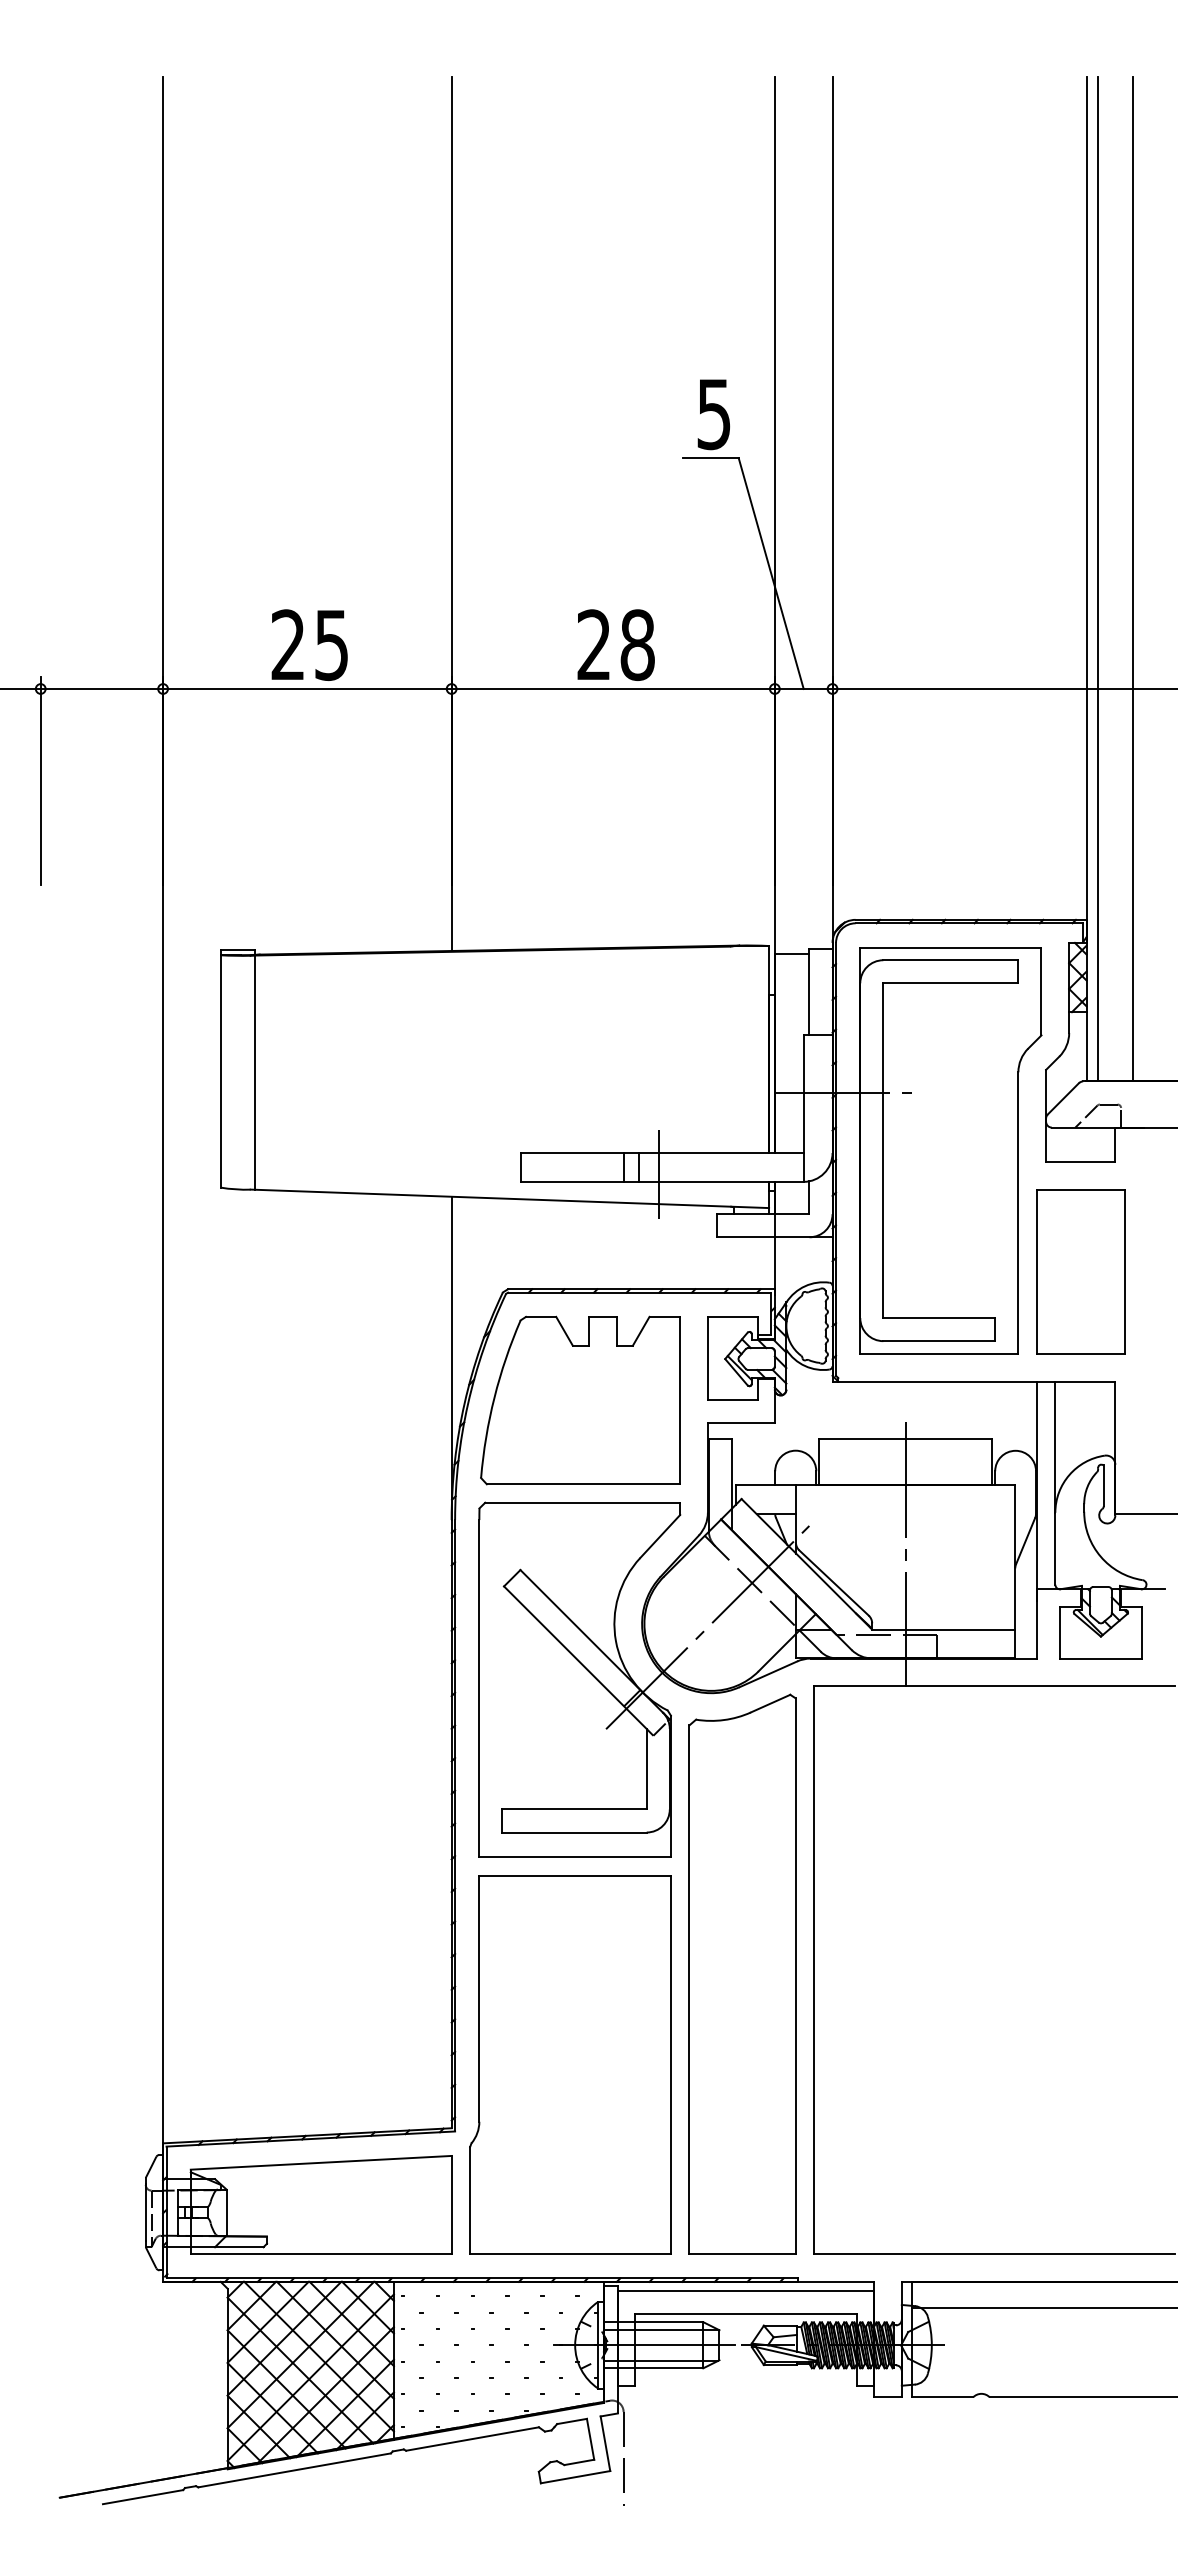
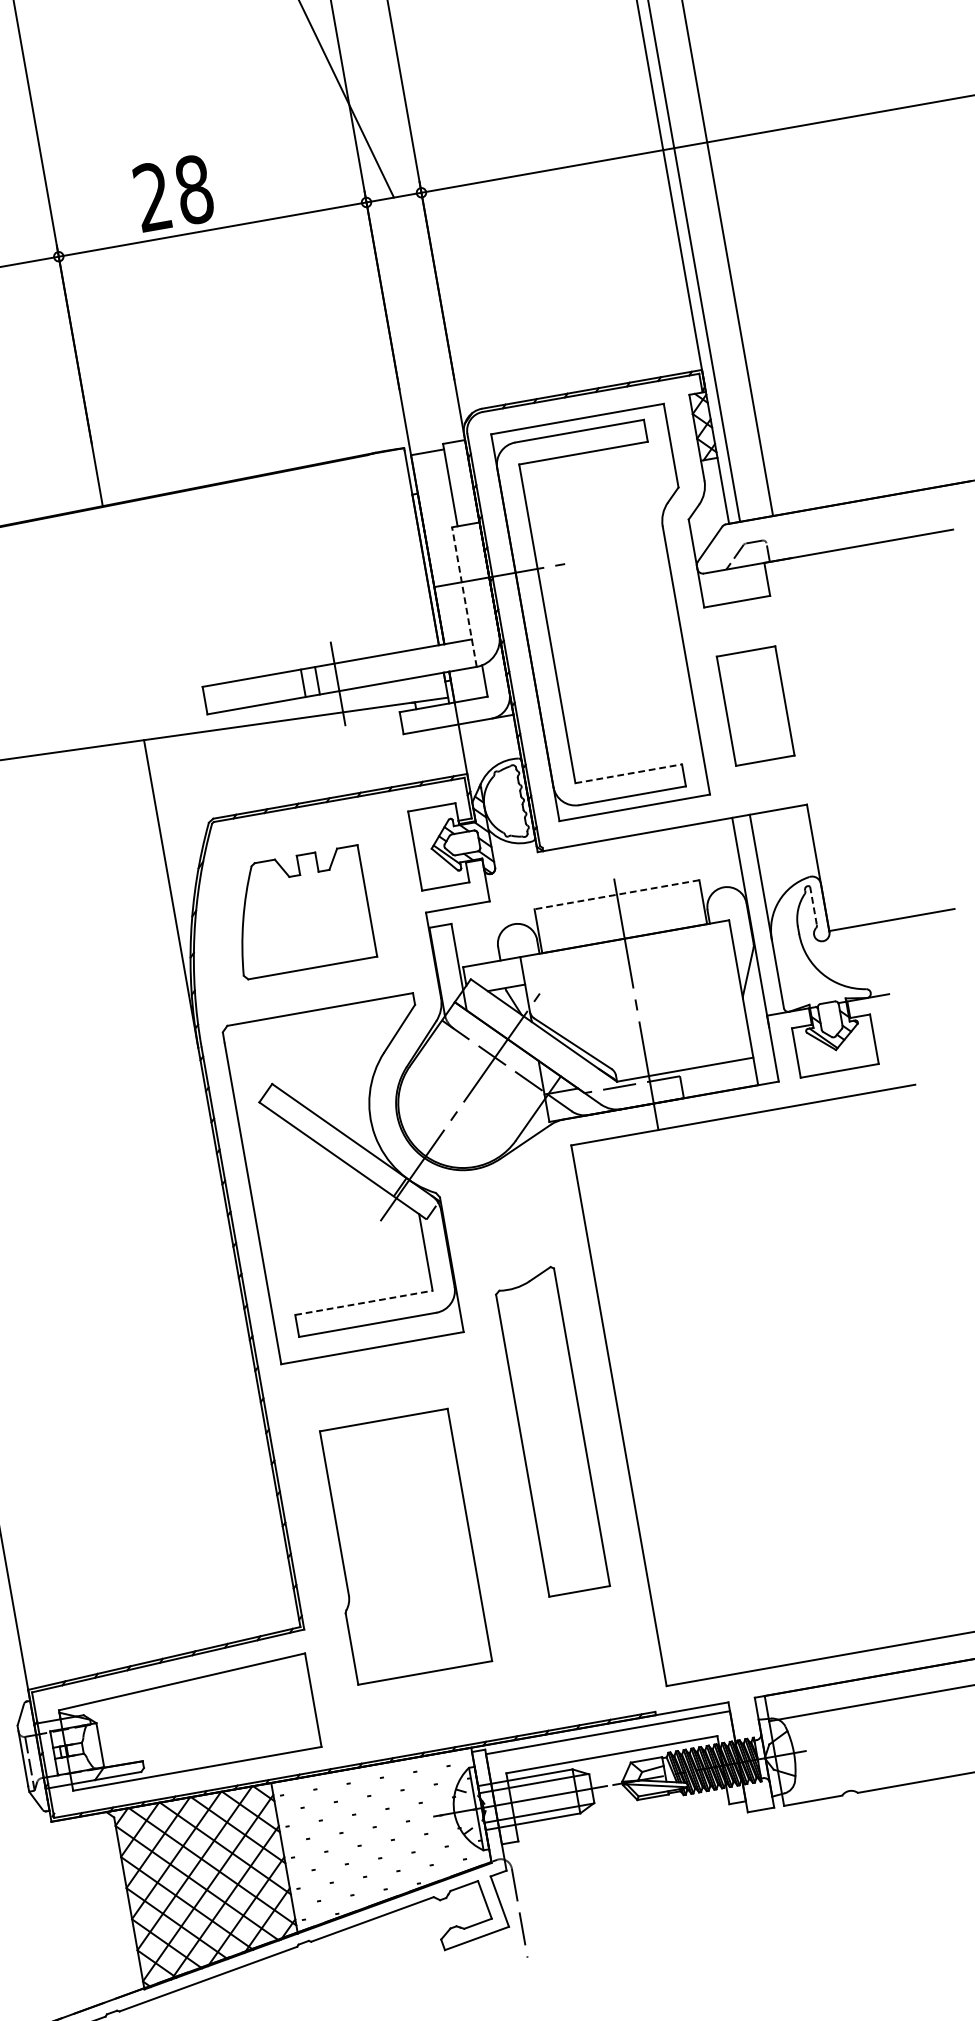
text: (615, 644) -> (173, 192), moved
line: (803, 1108) -> (464, 597), solid -> dashed
part: (1080, 1271) -> (755, 705), size x0.7
line: (939, 1318) -> (628, 774), solid -> dashed
part: (580, 1400) -> (300, 912), size x0.7
line: (905, 1439) -> (616, 895), solid -> dashed
line: (1103, 1486) -> (813, 906), solid -> dashed
line: (575, 1809) -> (364, 1302), solid -> dashed
part: (742, 1973) -> (551, 1430), size x0.6
part: (570, 2064) -> (402, 1546), size x0.7

